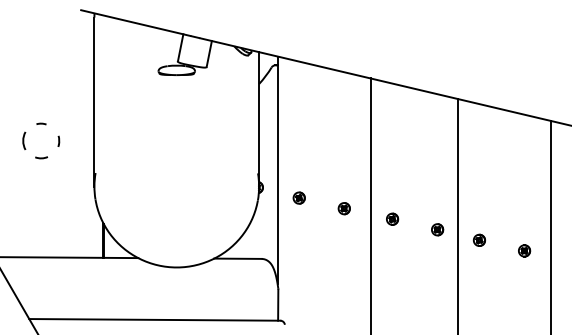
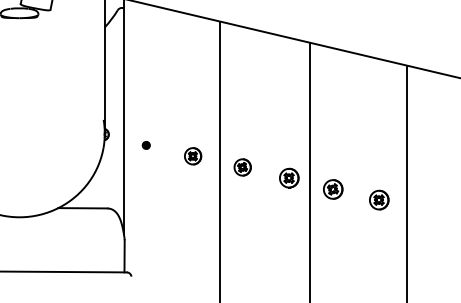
part: (298, 197) -> (145, 144), size x0.6
part: (343, 208) -> (192, 156), size x1.4
part: (392, 218) -> (242, 166), size x1.4
part: (437, 229) -> (289, 177), size x1.6
part: (478, 239) -> (331, 188), size x1.6
part: (524, 250) -> (379, 199), size x1.6

